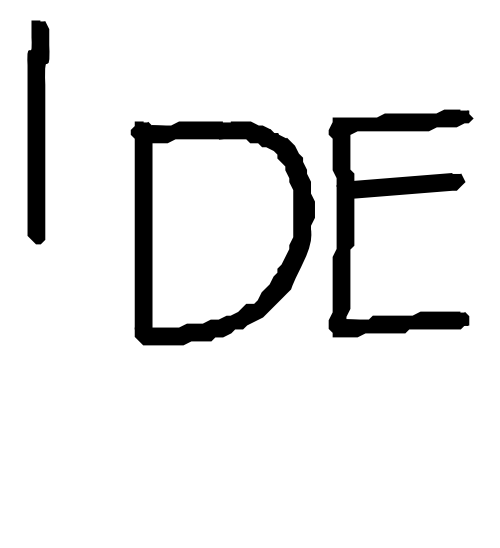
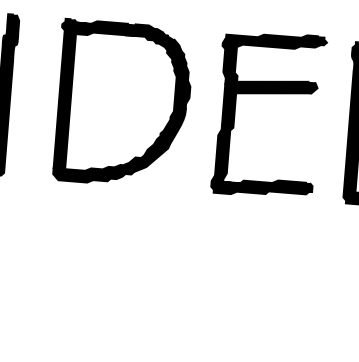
part: (397, 195) -> (268, 94), moved
part: (222, 233) -> (122, 104), moved

